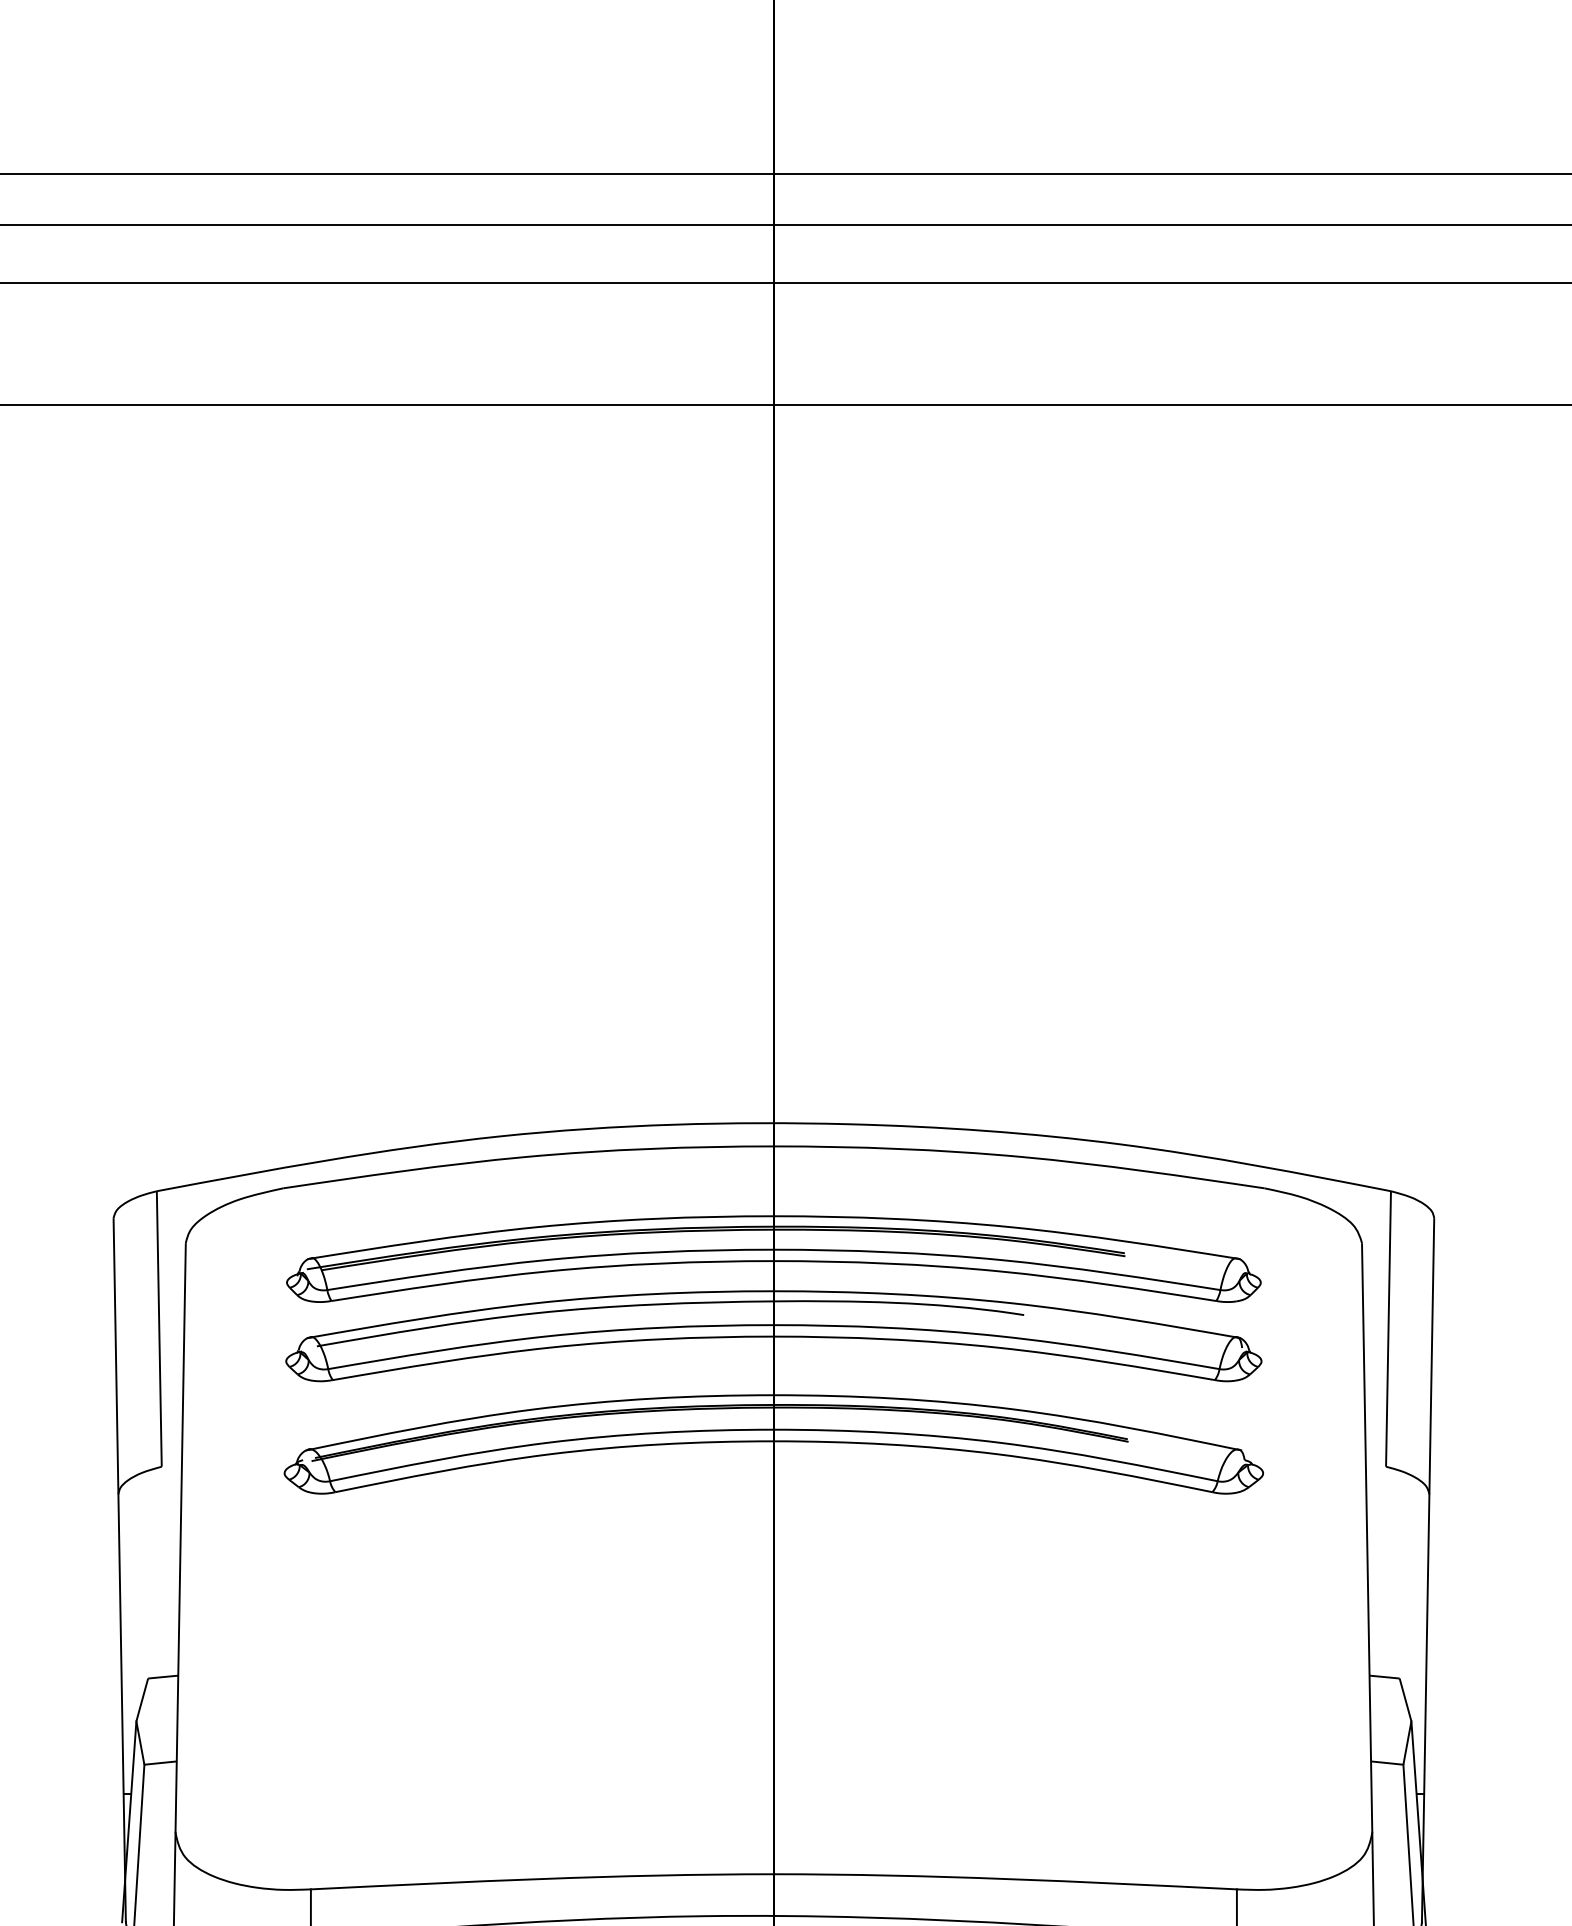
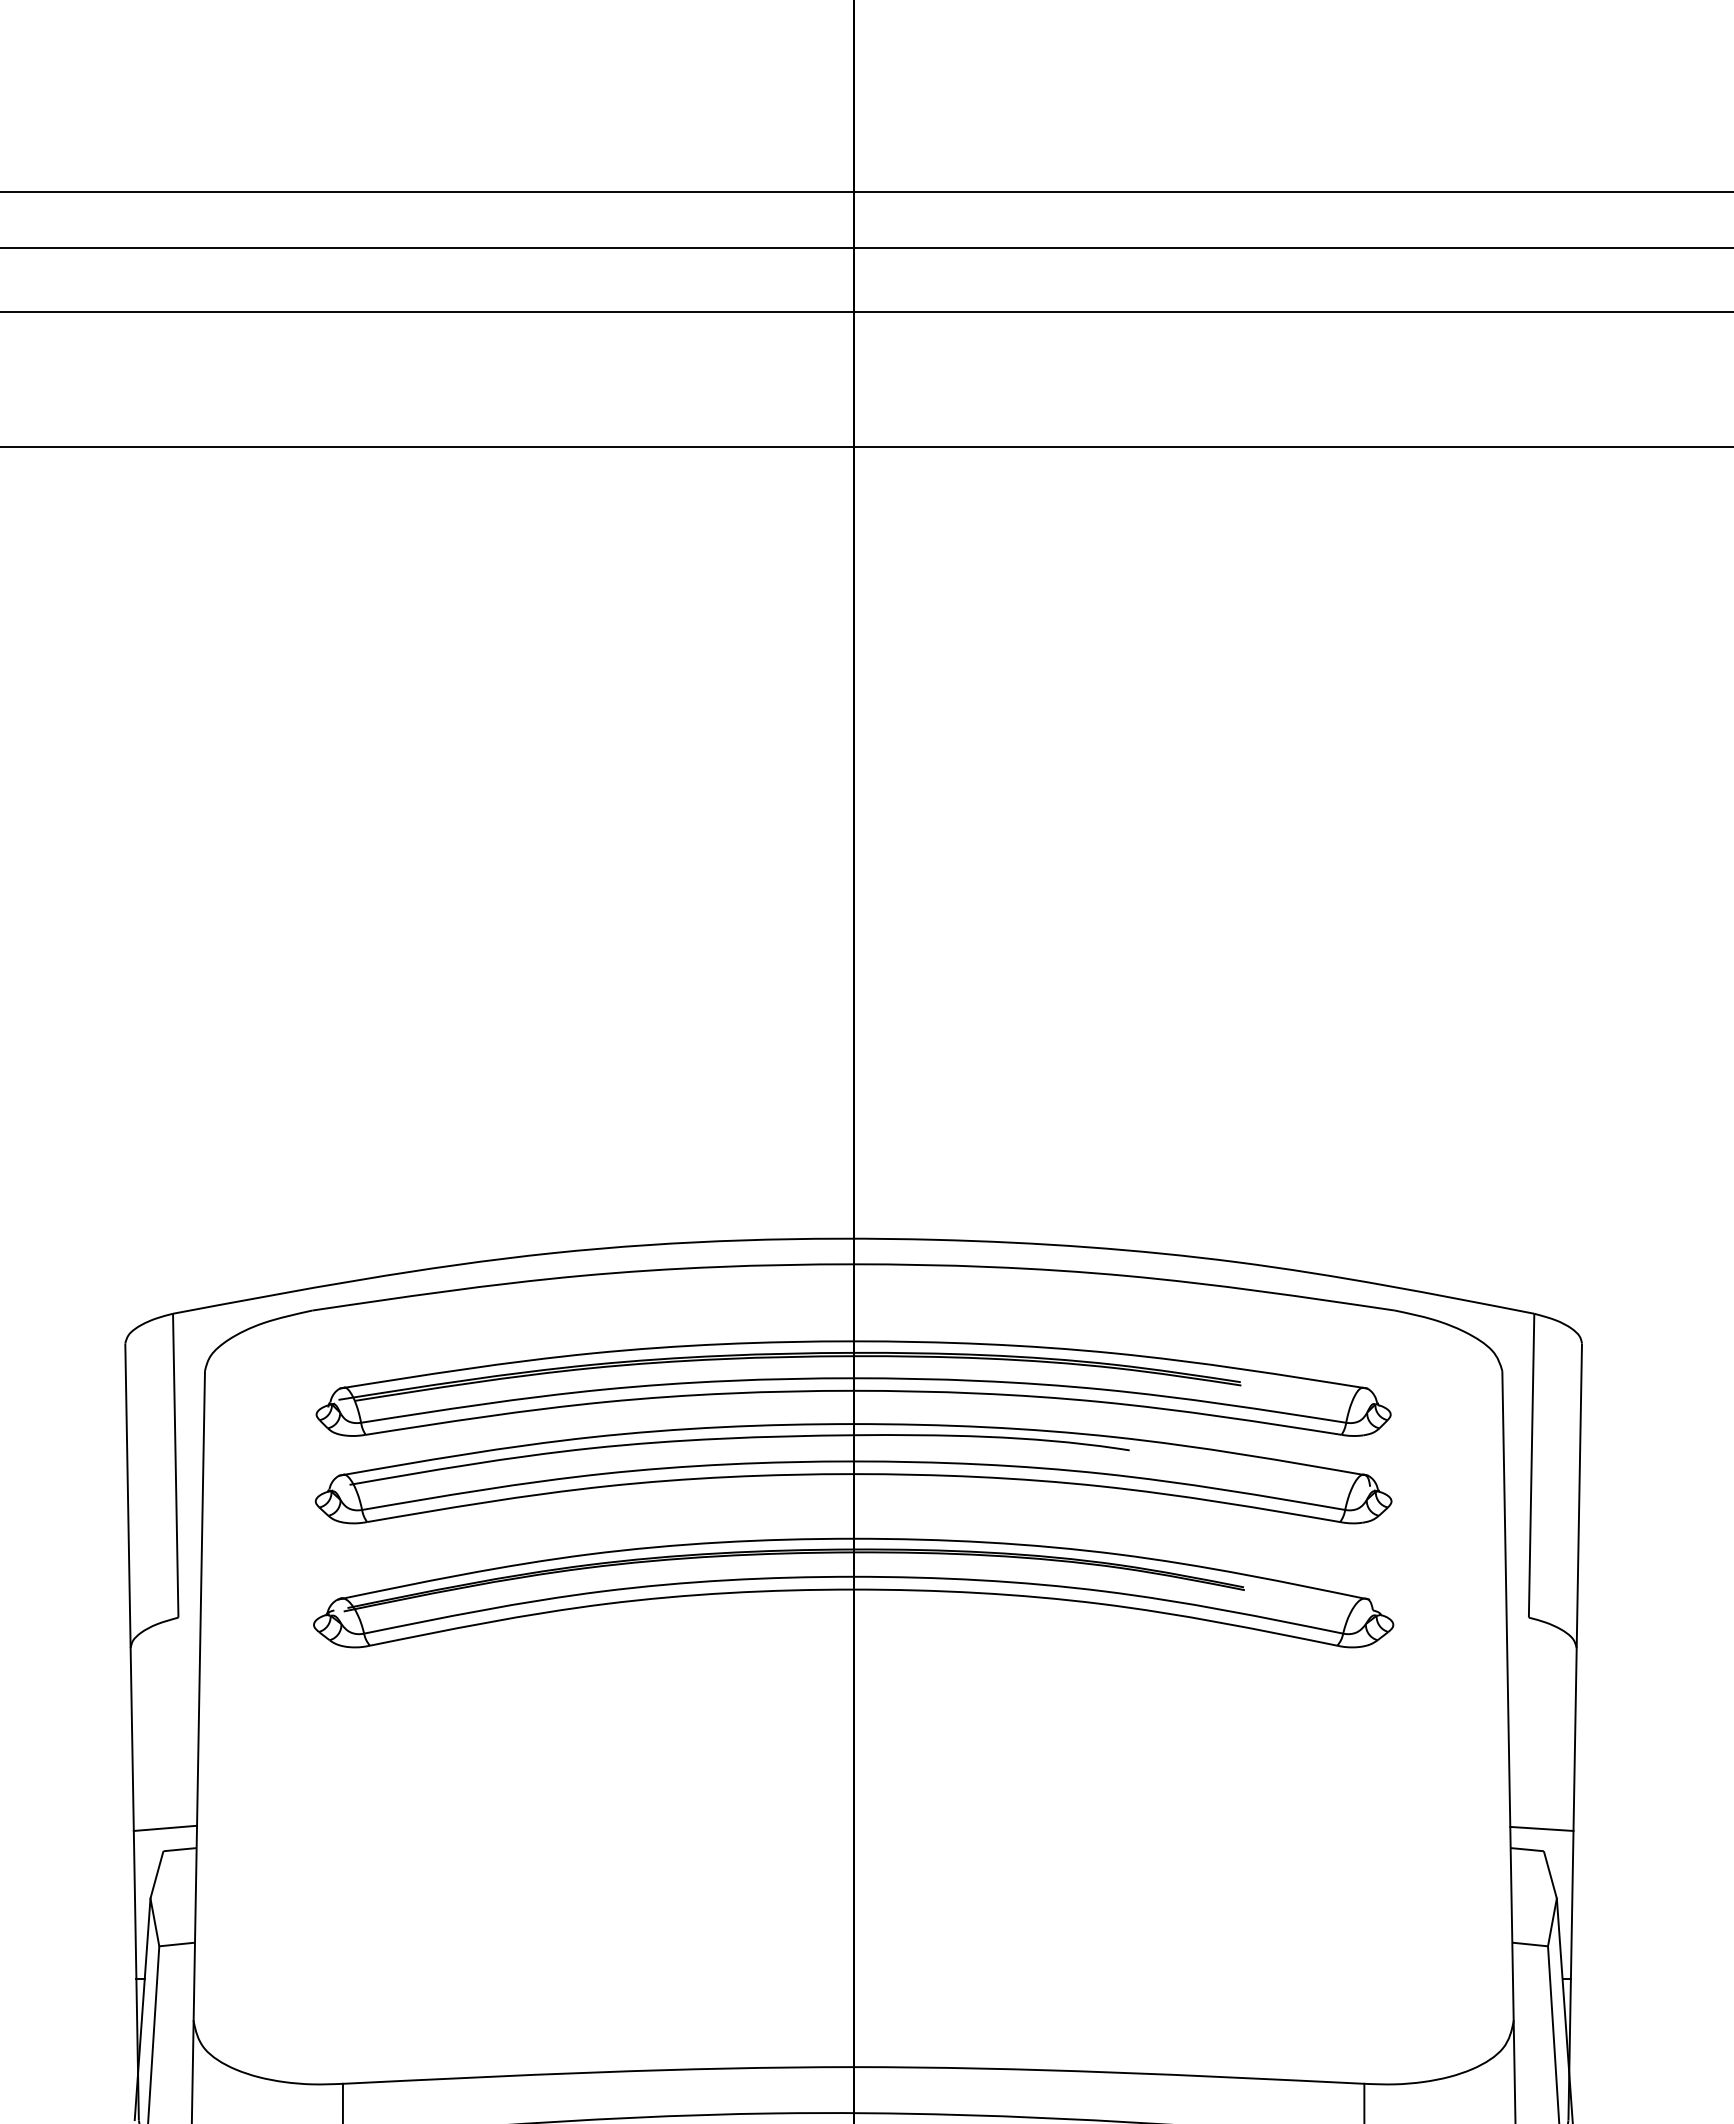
line: (150, 1657) -> (165, 1827), added
line: (1397, 1657) -> (1541, 1828), added

